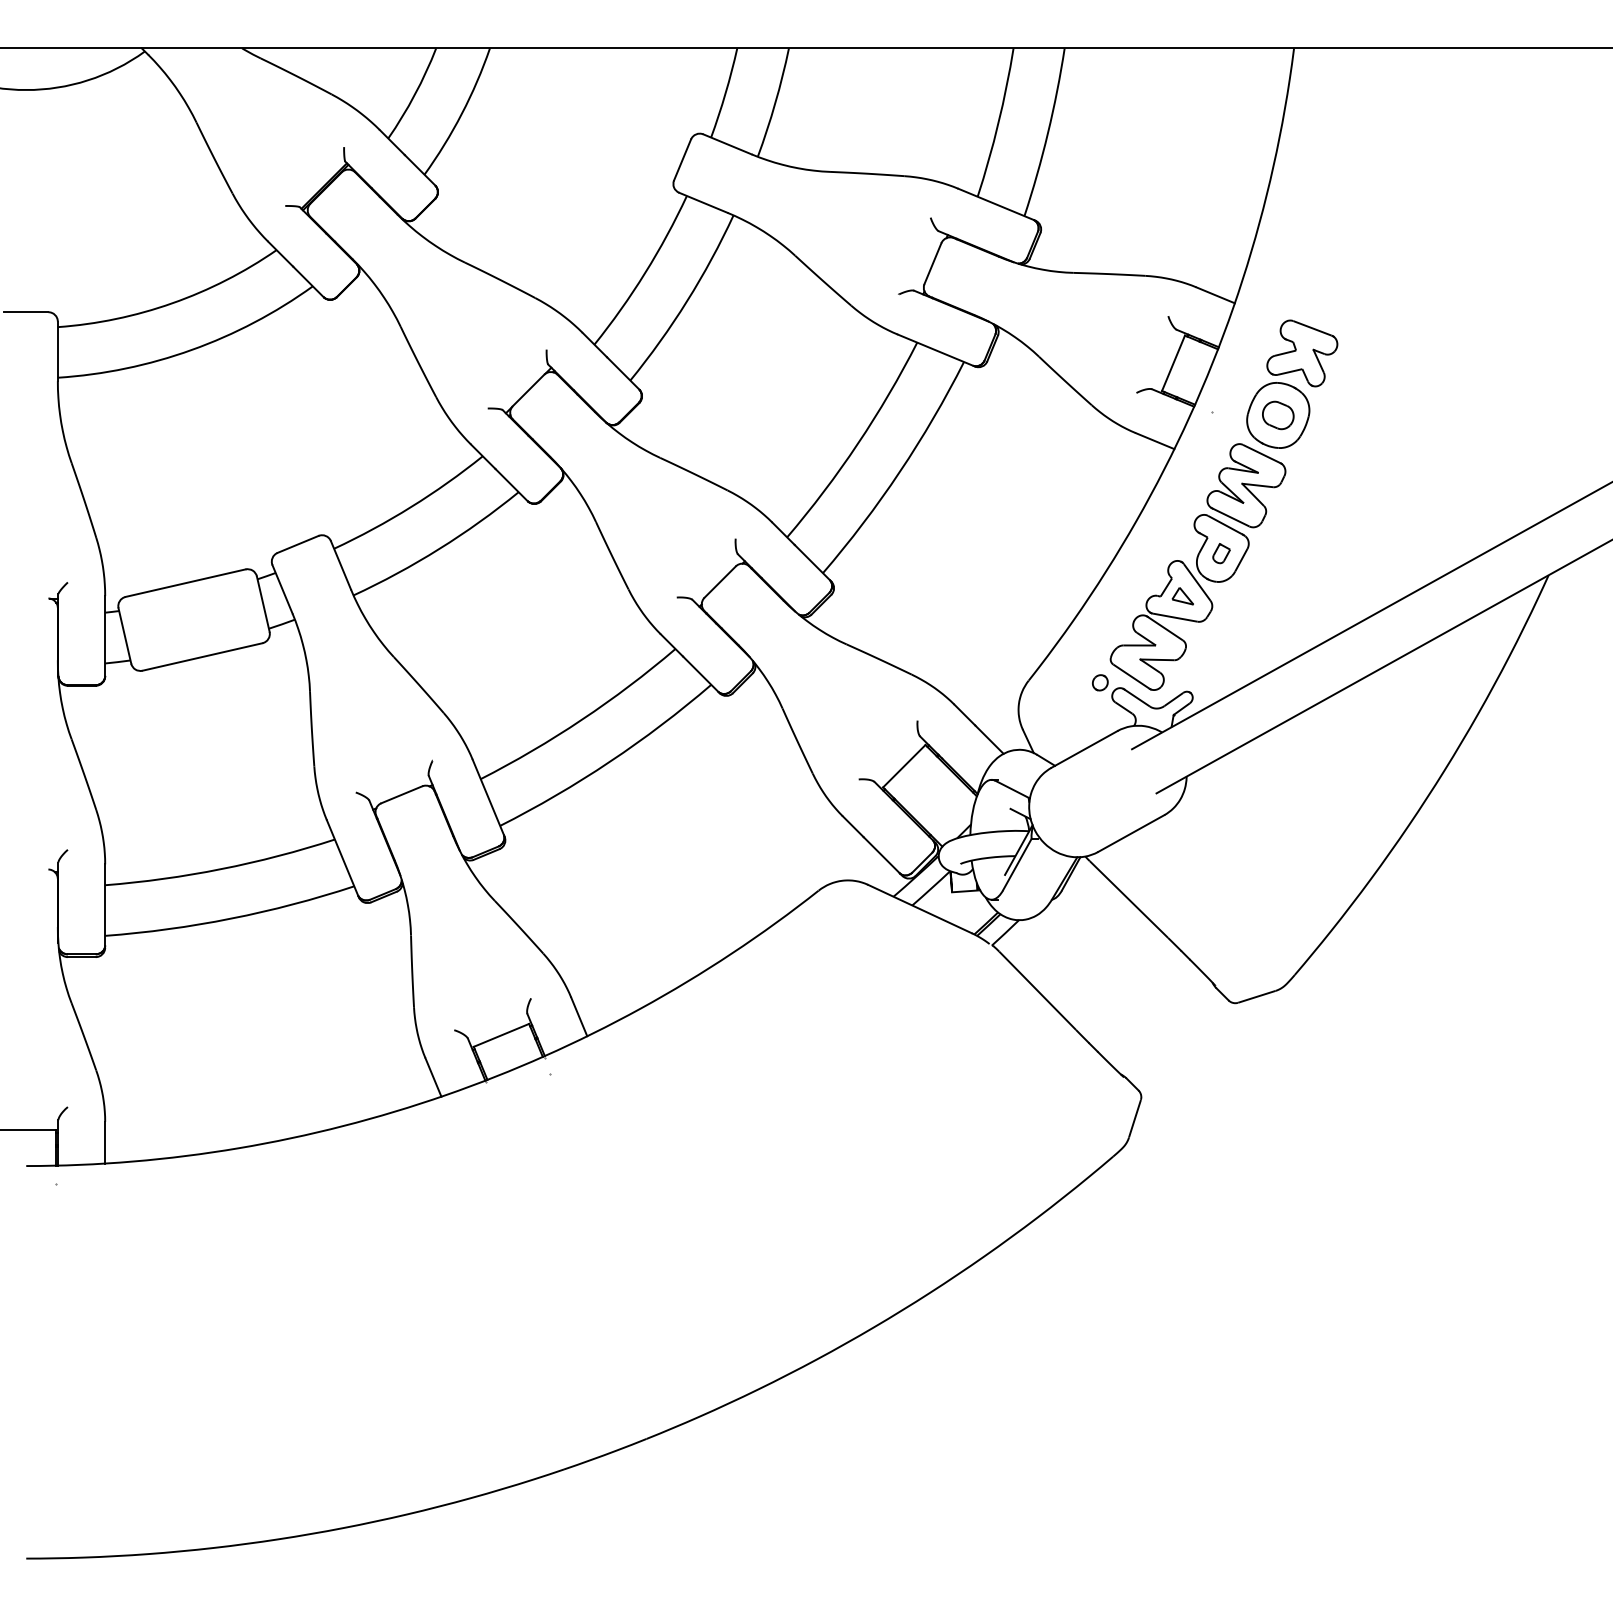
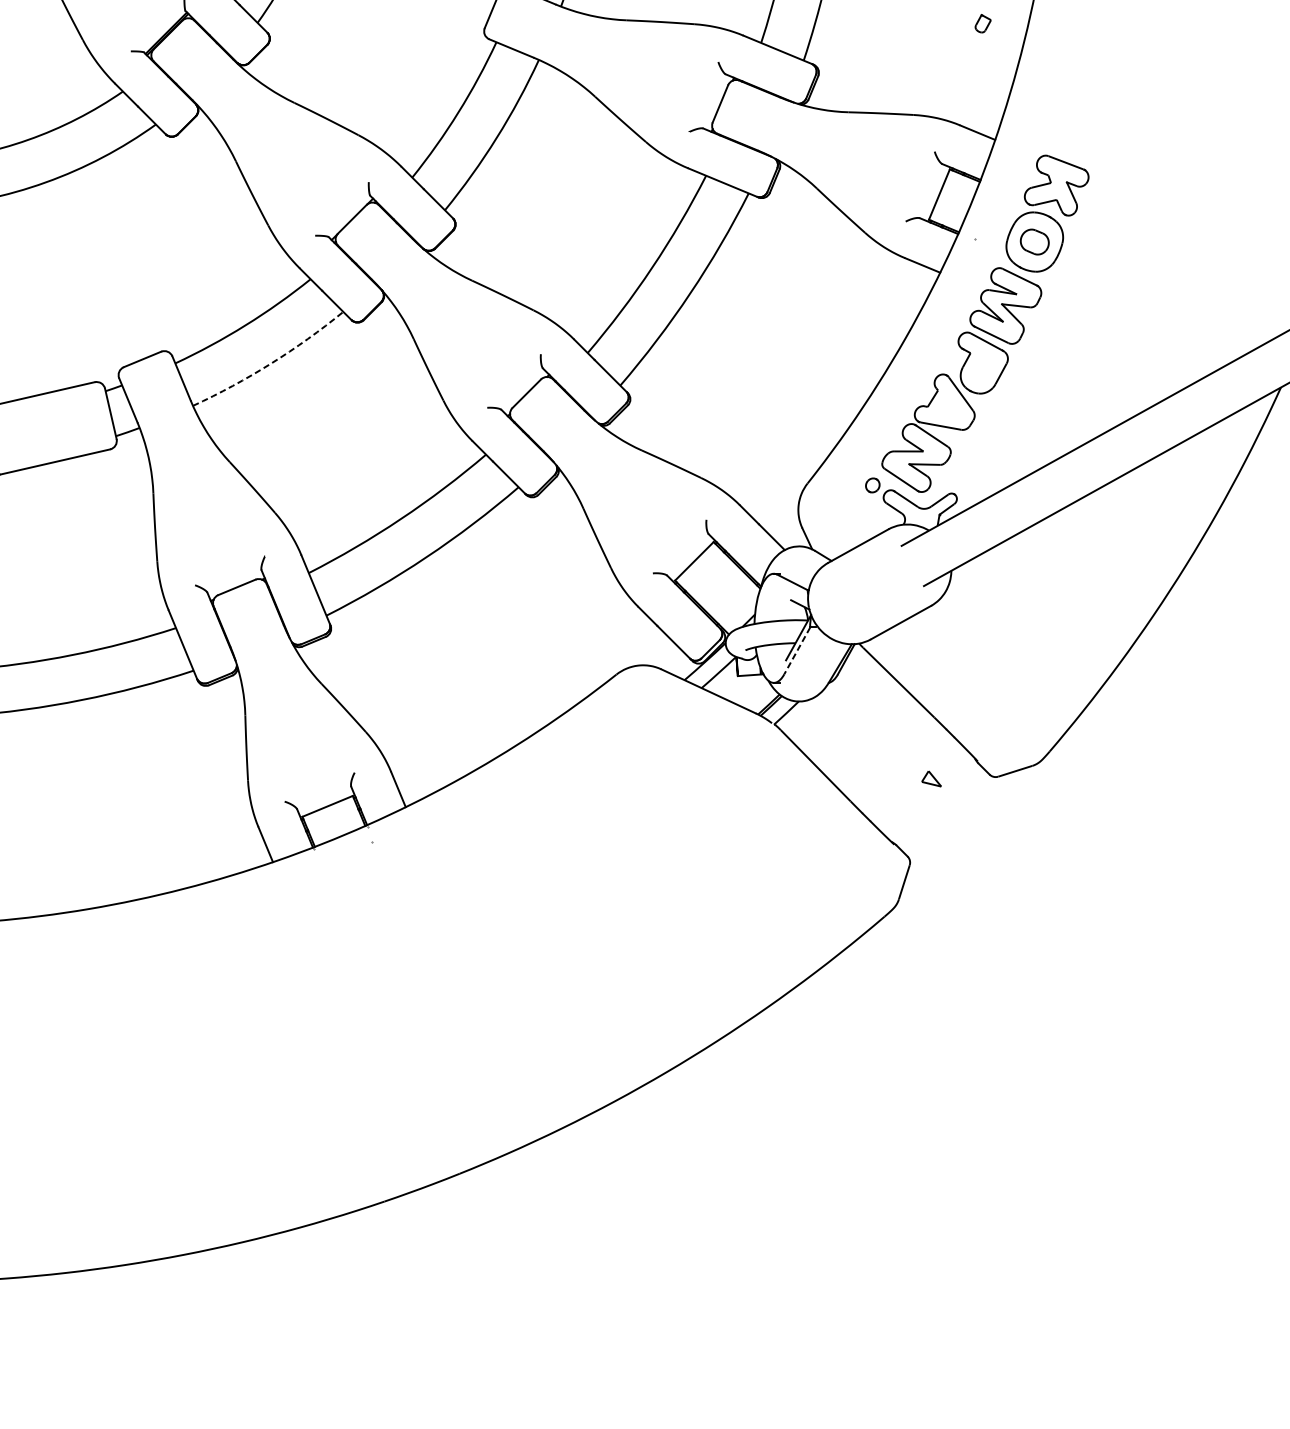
arc: (439, 548) -> (271, 363), solid -> dashed
part: (1221, 553) -> (983, 23), moved
part: (1182, 596) -> (931, 779), moved
line: (1017, 864) -> (797, 650), solid -> dashed

